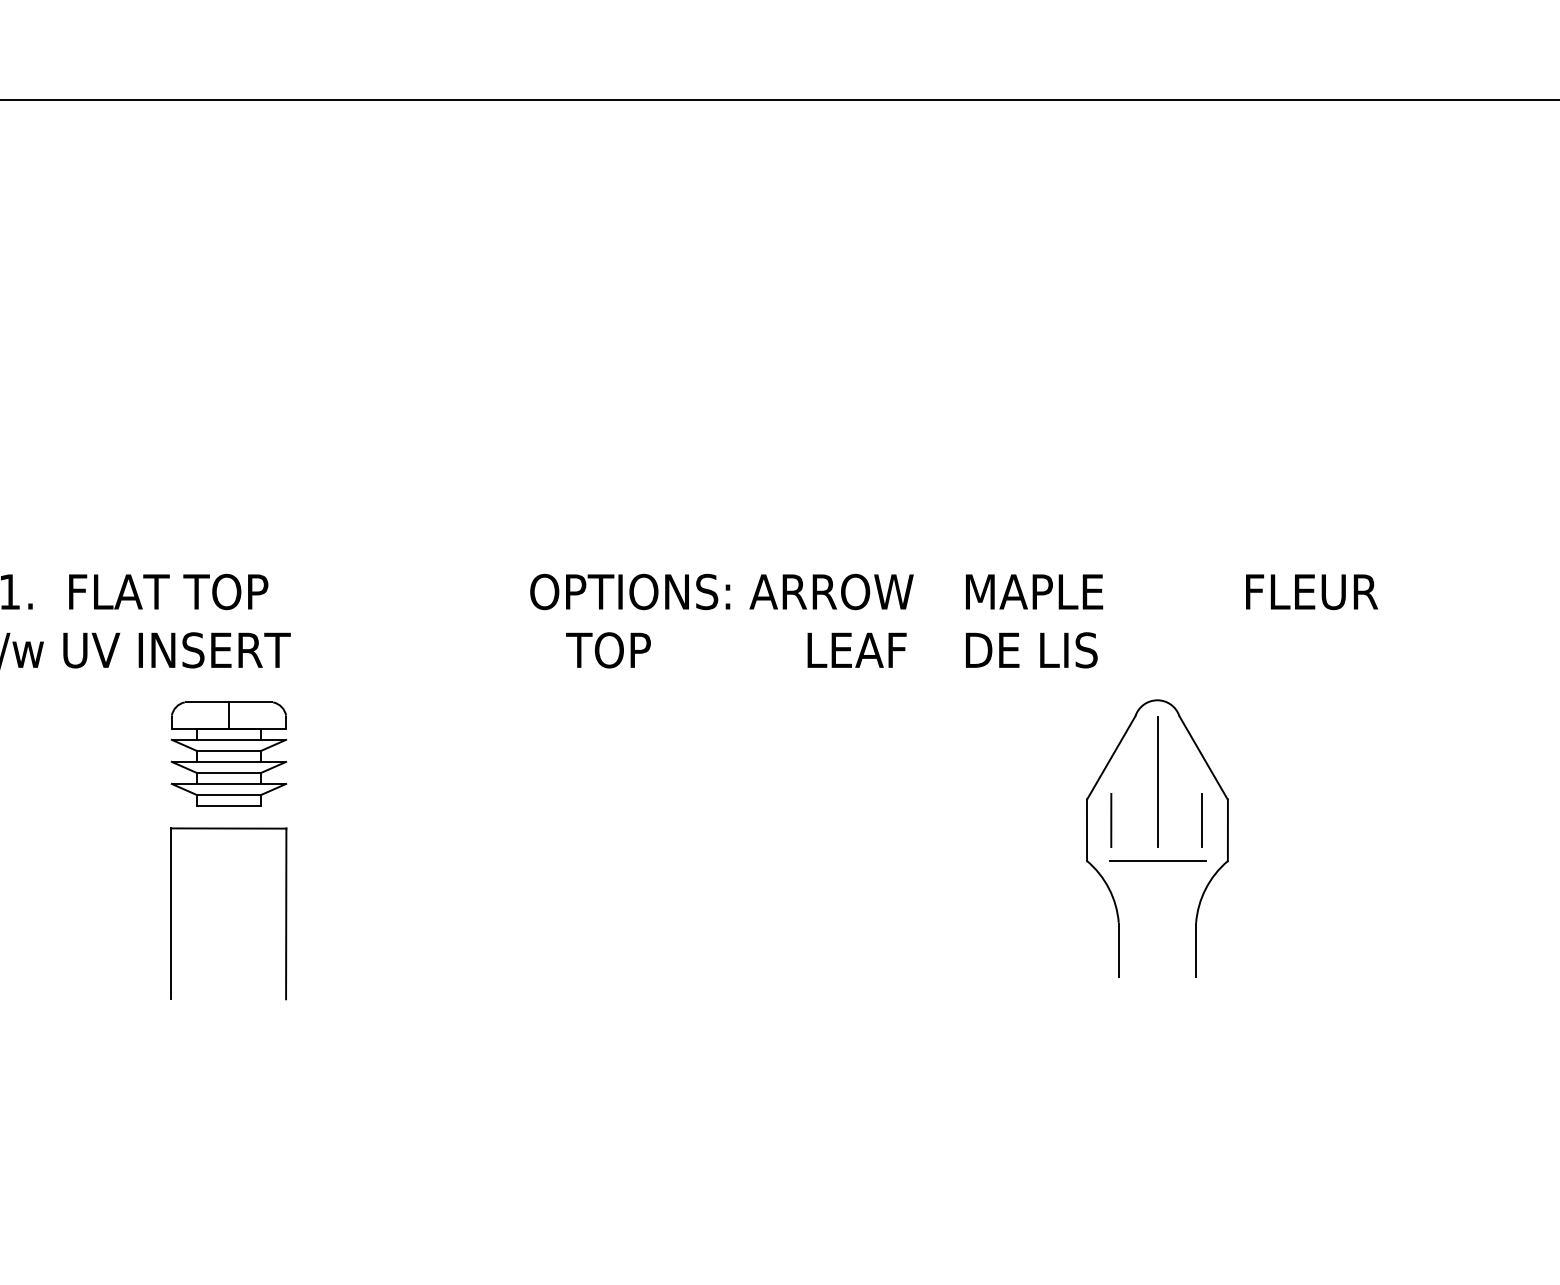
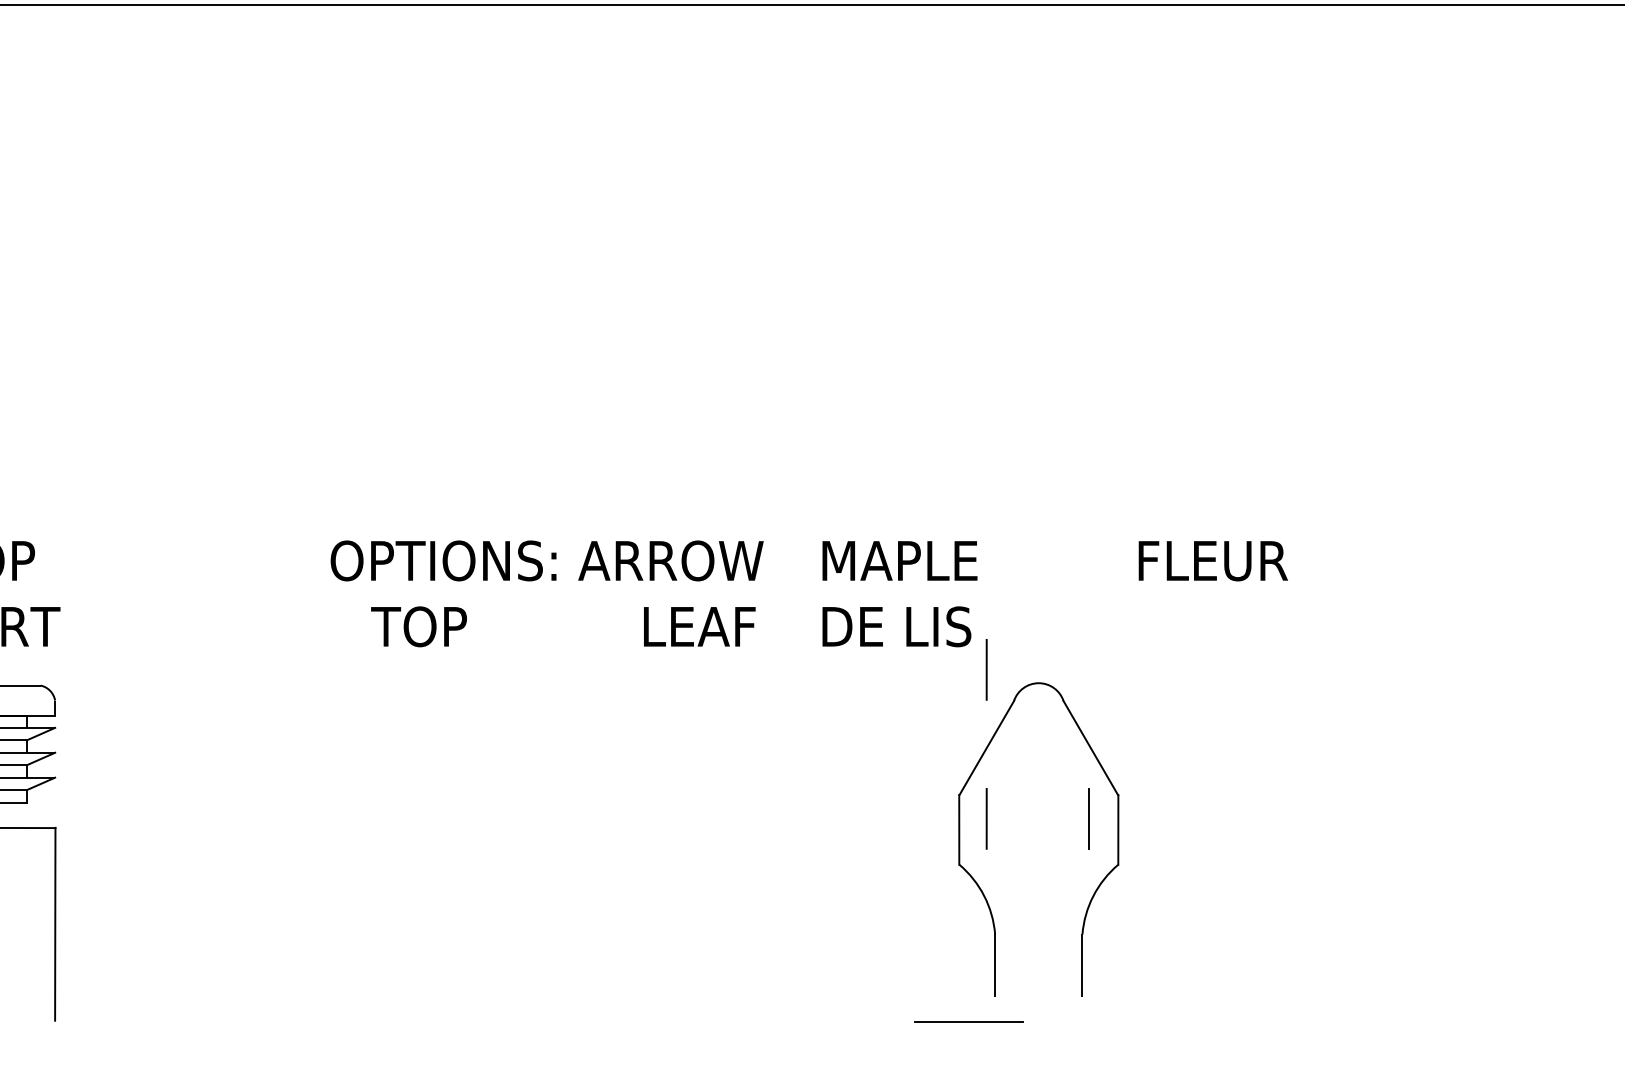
line: (1111, 688) -> (986, 669), added
line: (1158, 782) -> (1039, 776), removed
line: (1157, 860) -> (968, 1020), moved

